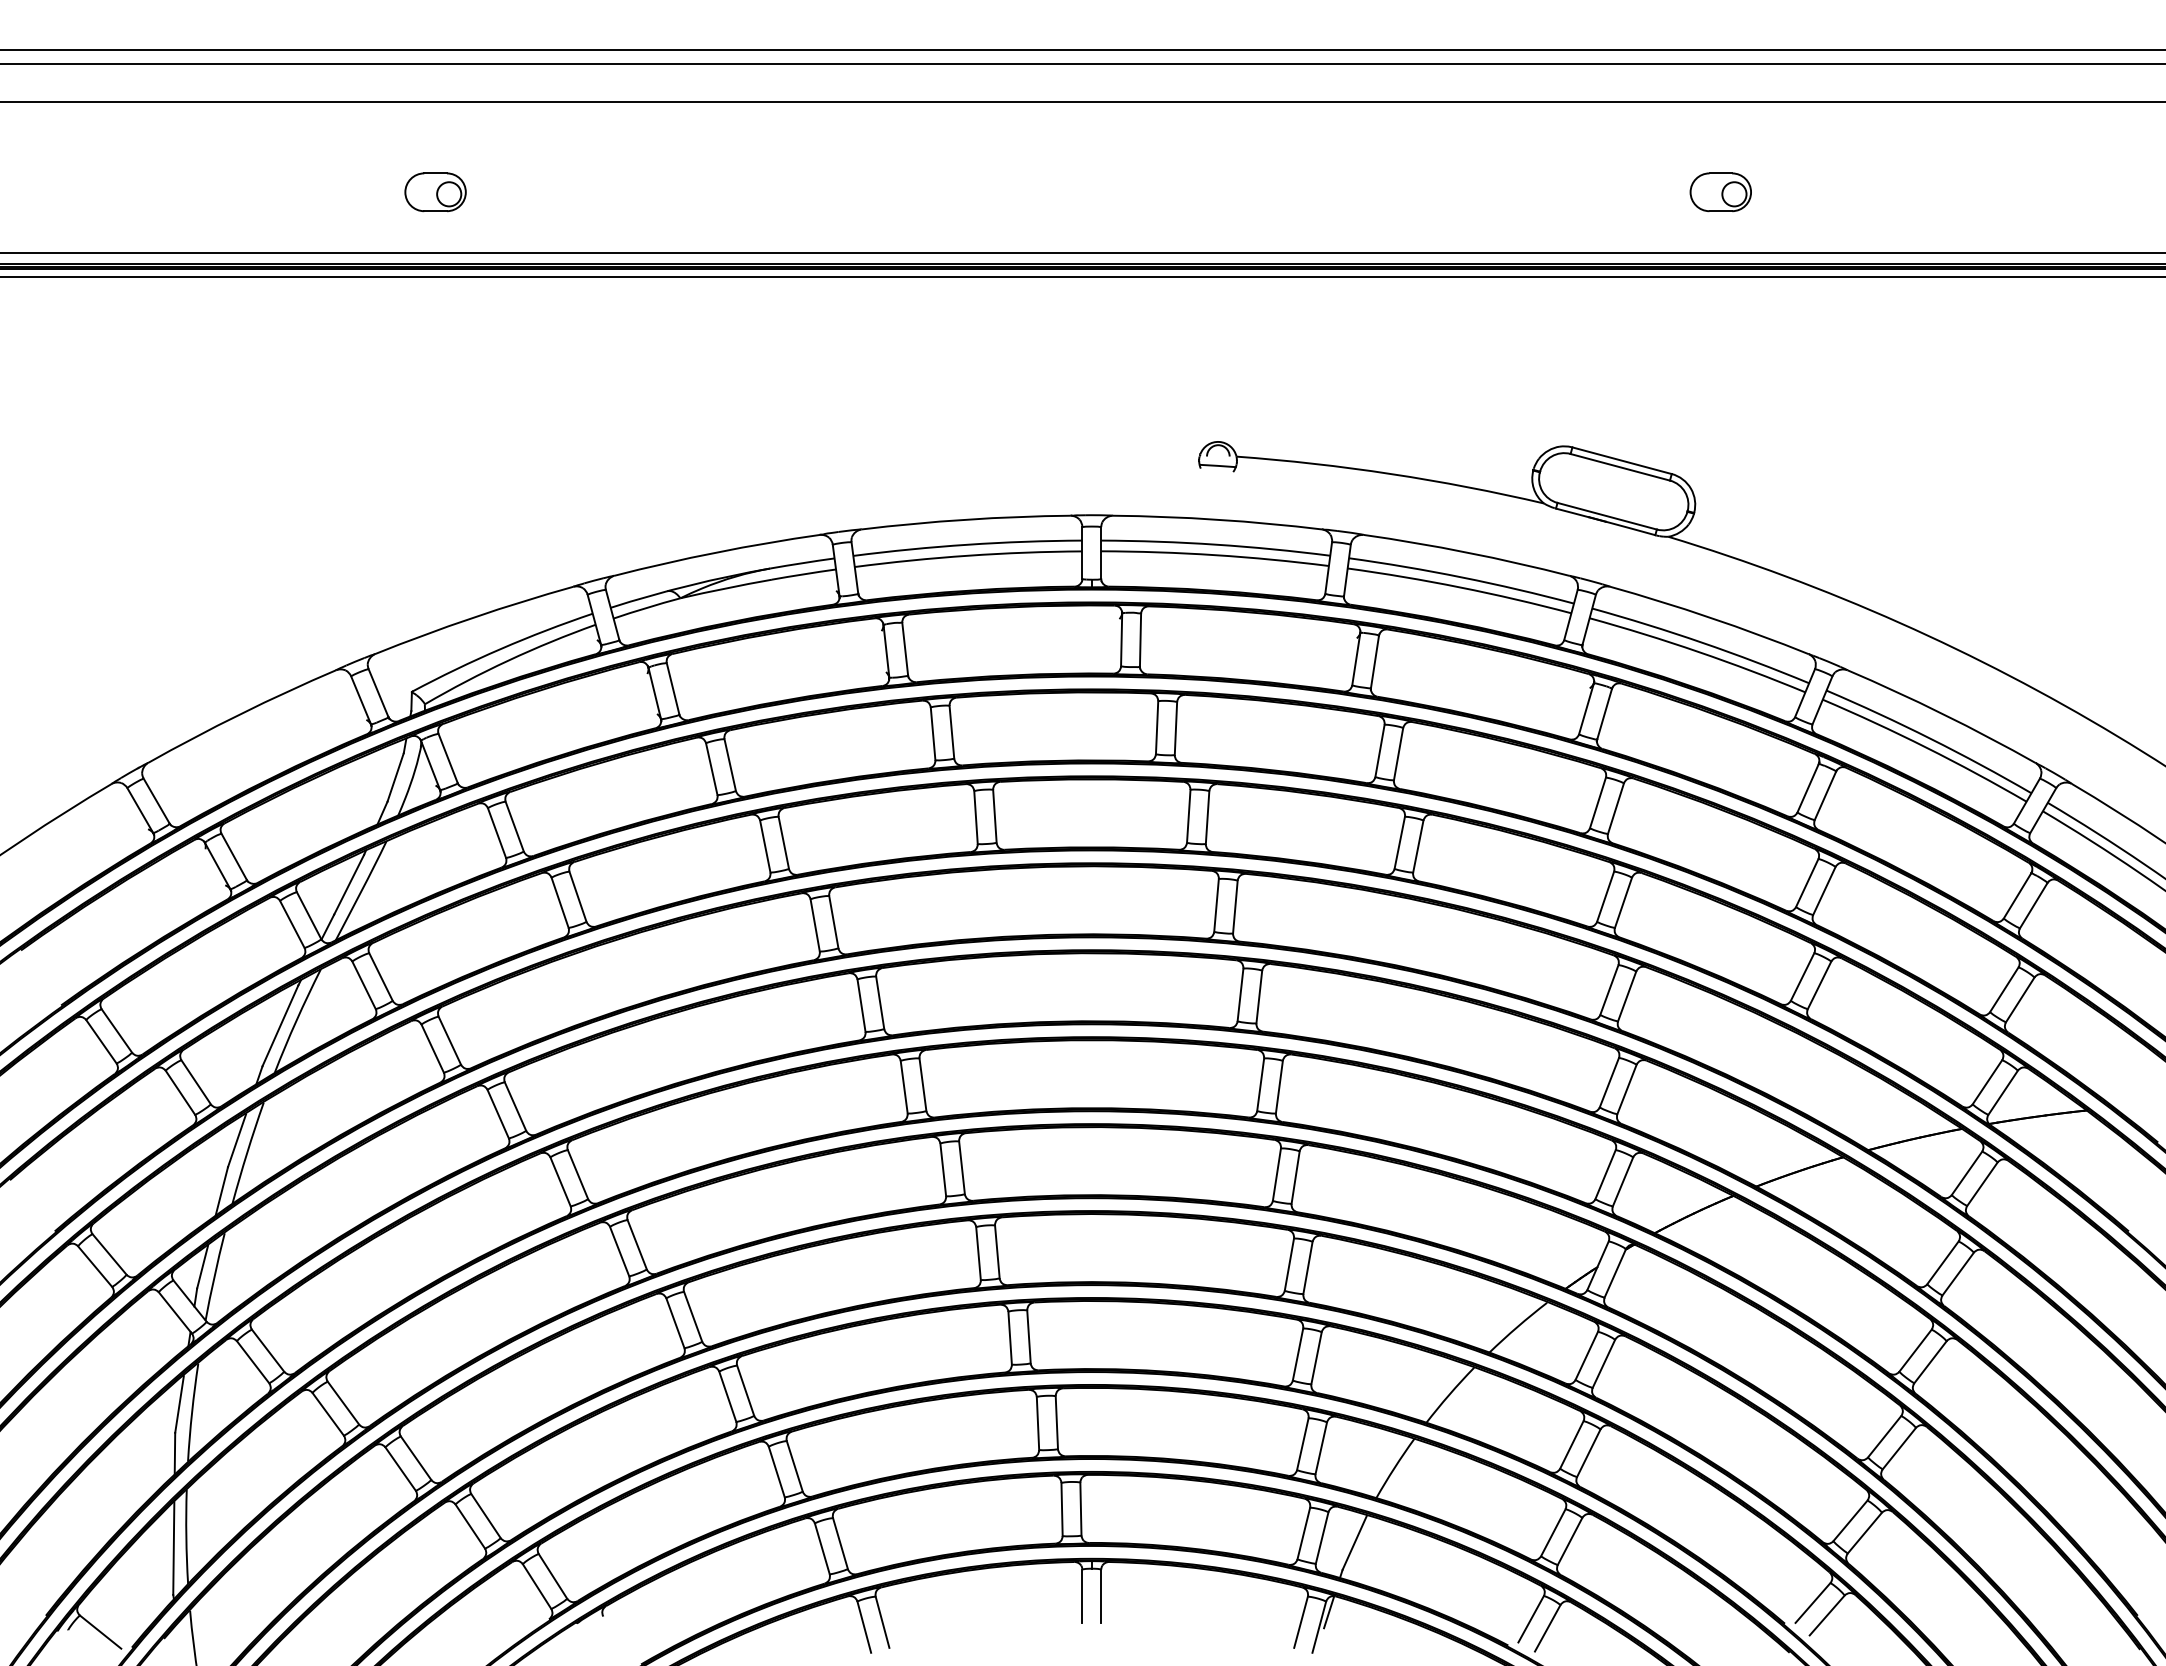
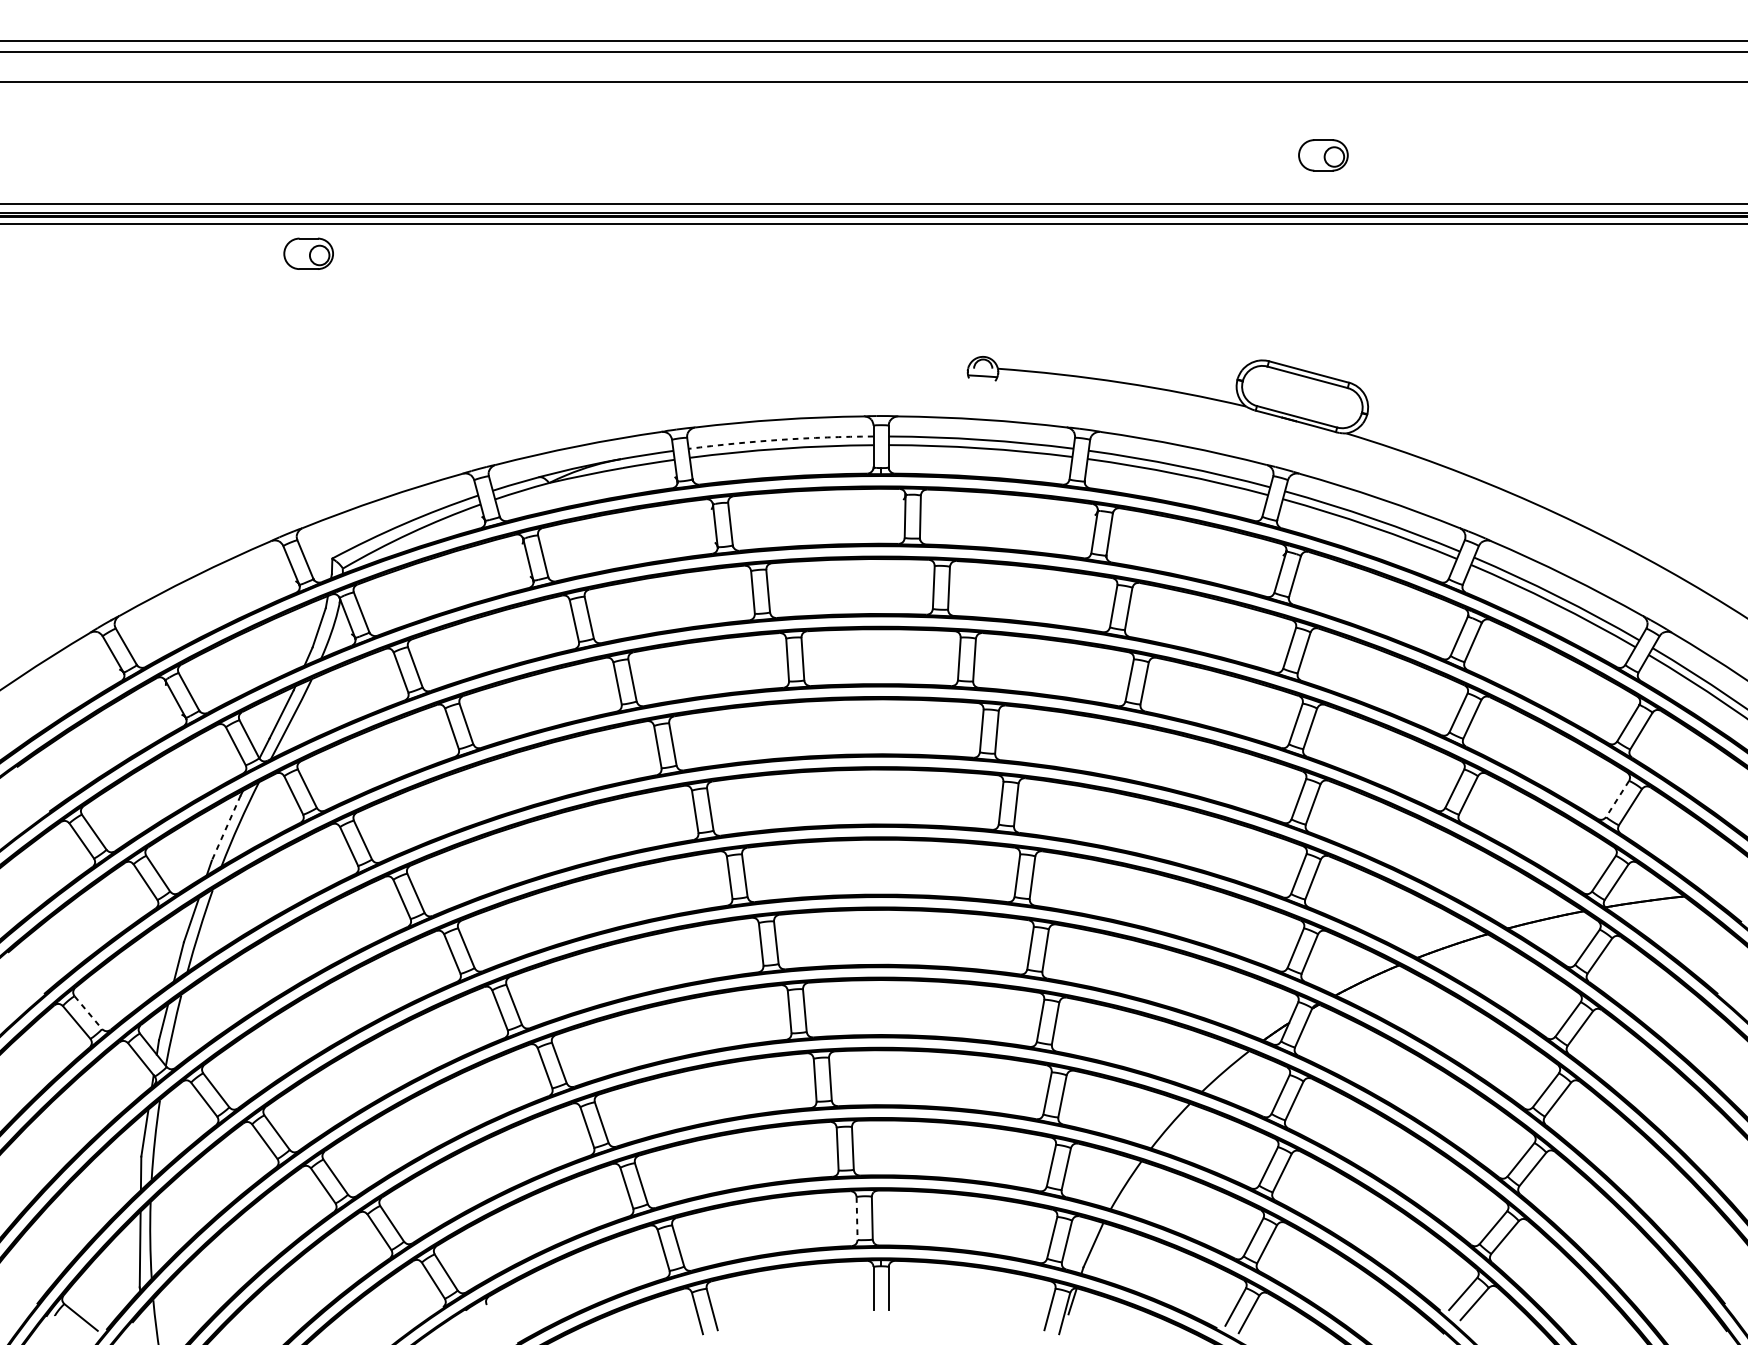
part: (435, 192) -> (308, 254), moved
part: (1720, 192) -> (1323, 155), moved
arc: (967, 544) -> (780, 439), solid -> dashed
line: (2004, 990) -> (1617, 799), solid -> dashed
line: (280, 1026) -> (226, 828), solid -> dashed
line: (109, 1254) -> (88, 1012), solid -> dashed
line: (1062, 1510) -> (857, 1219), solid -> dashed

